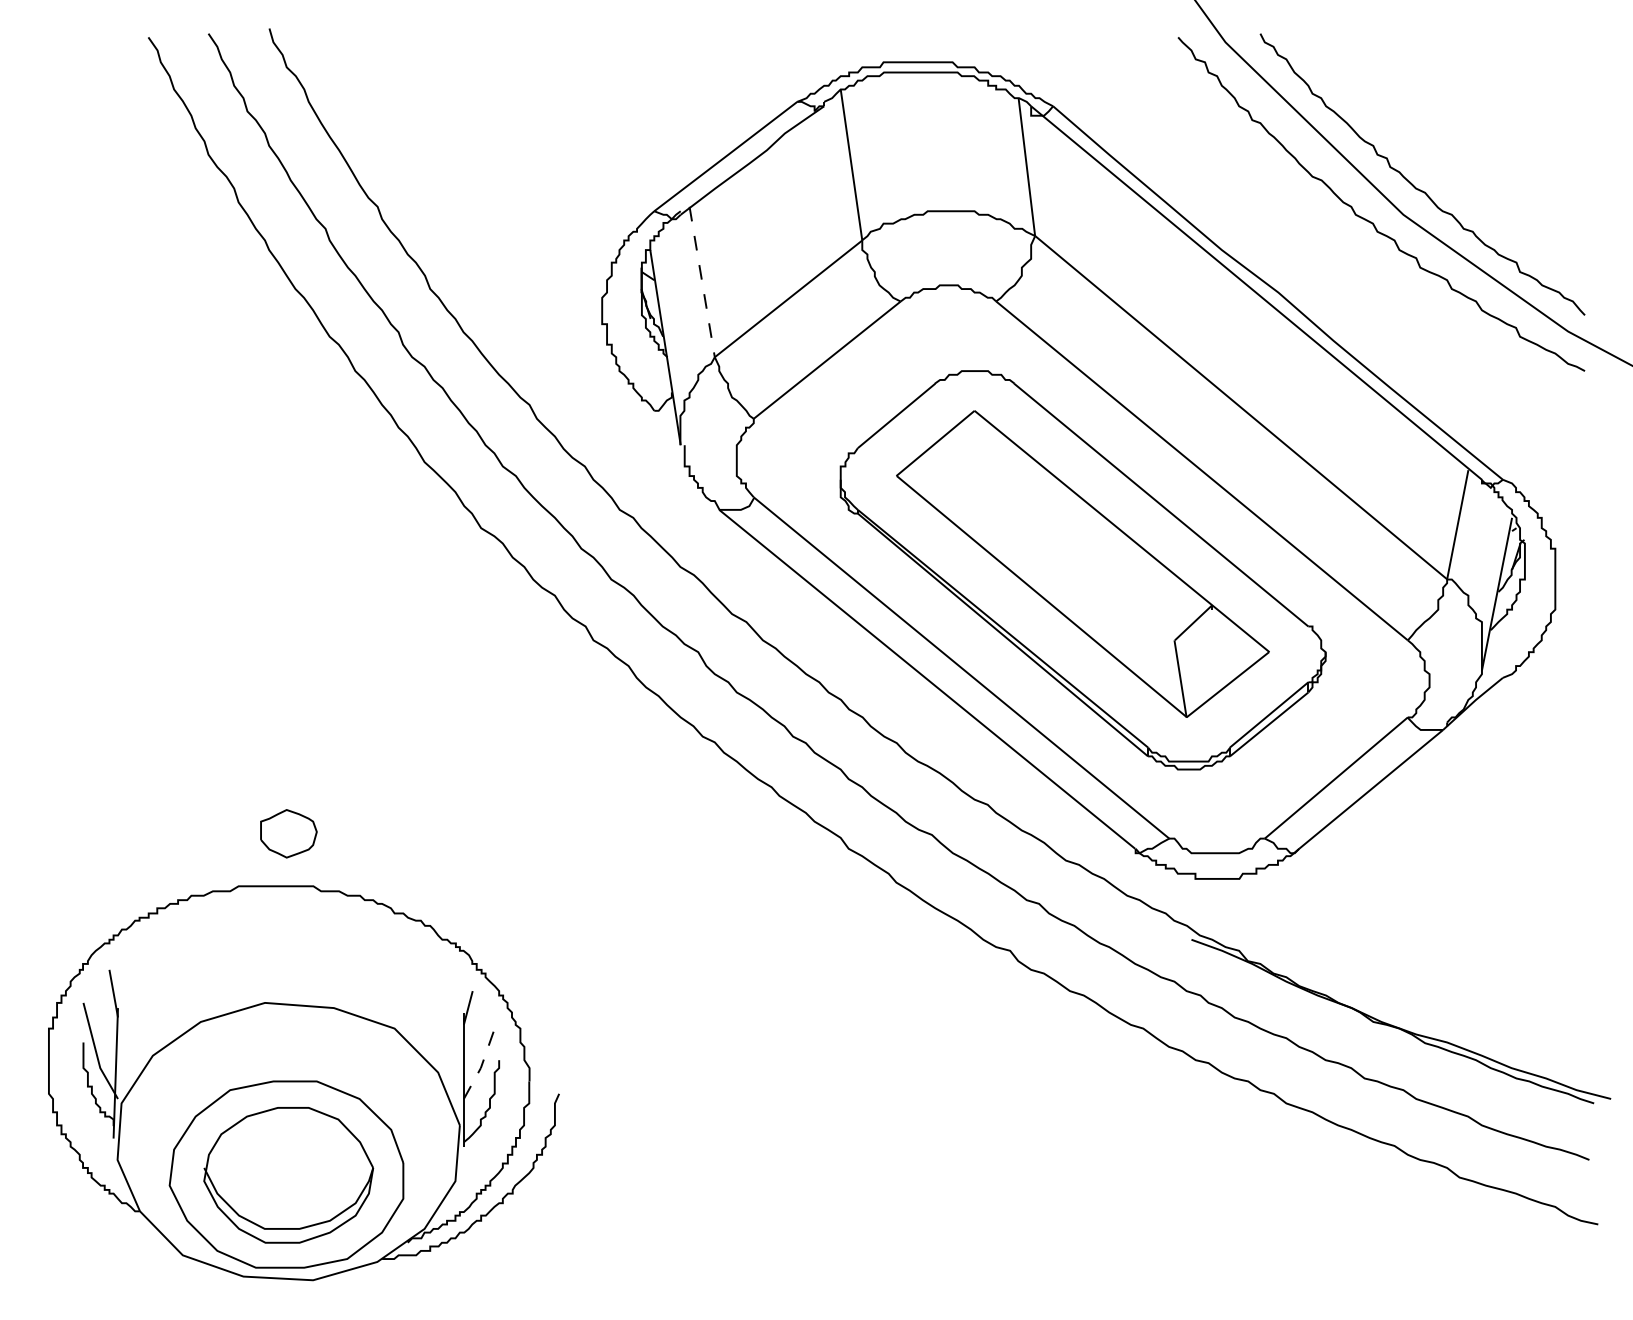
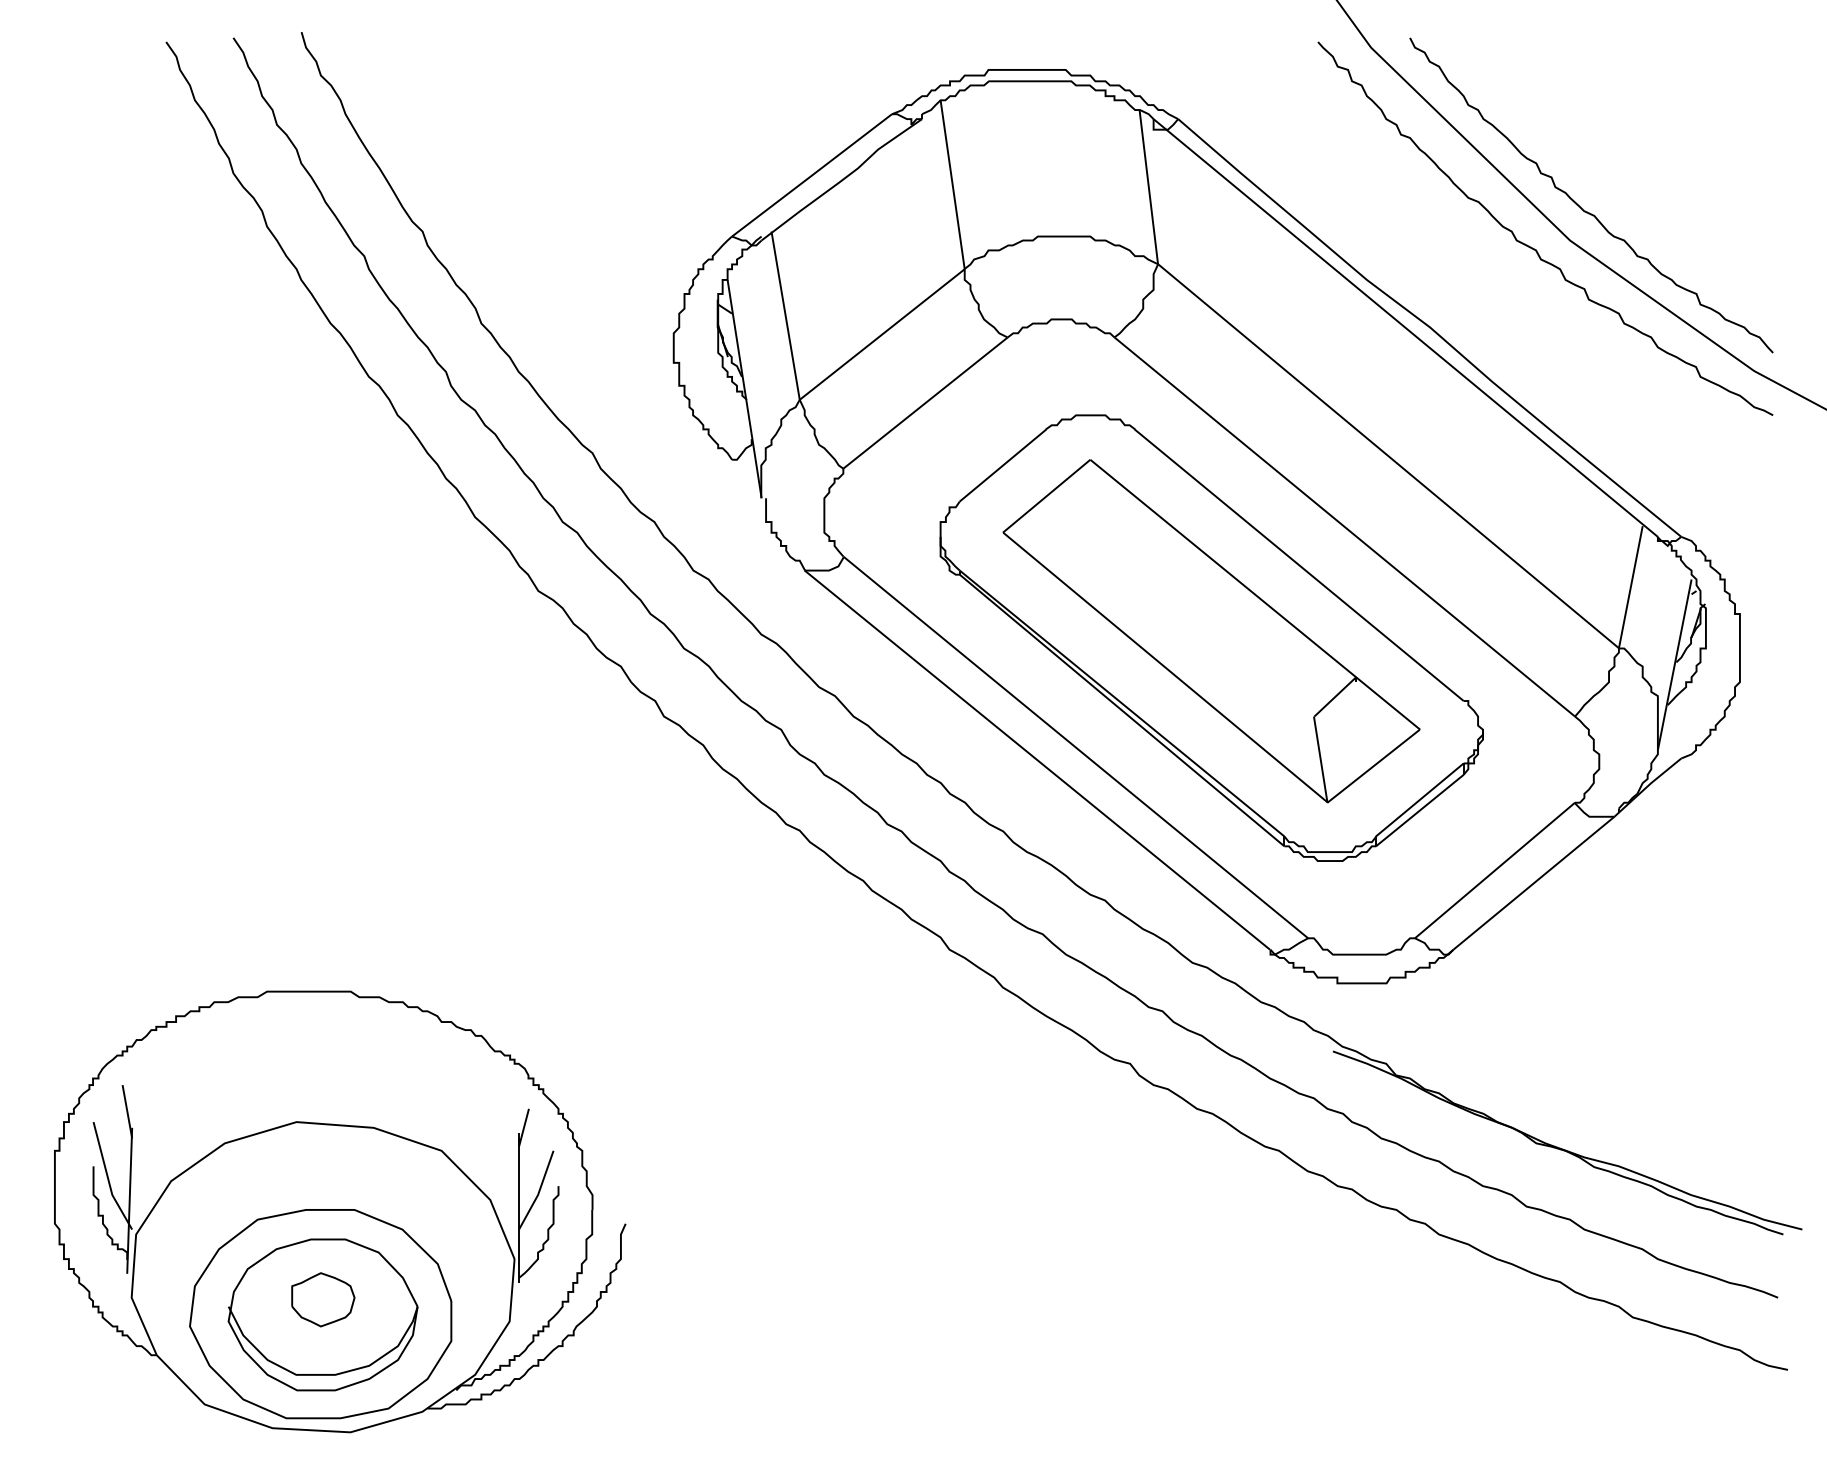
line: (702, 282) -> (785, 316), dashed -> solid
part: (288, 833) -> (322, 1299), moved
line: (481, 1065) -> (538, 1192), dashed -> solid

